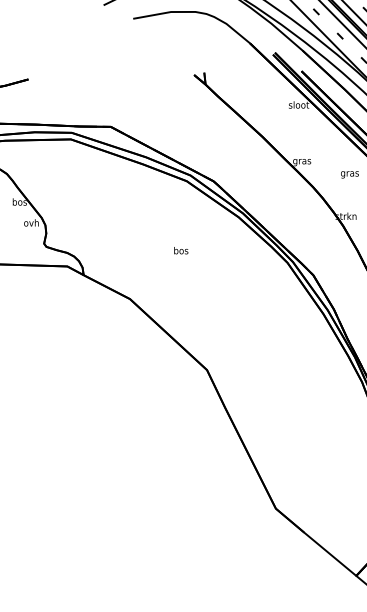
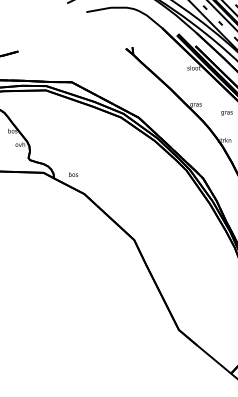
text: (181, 250) -> (73, 174), moved

